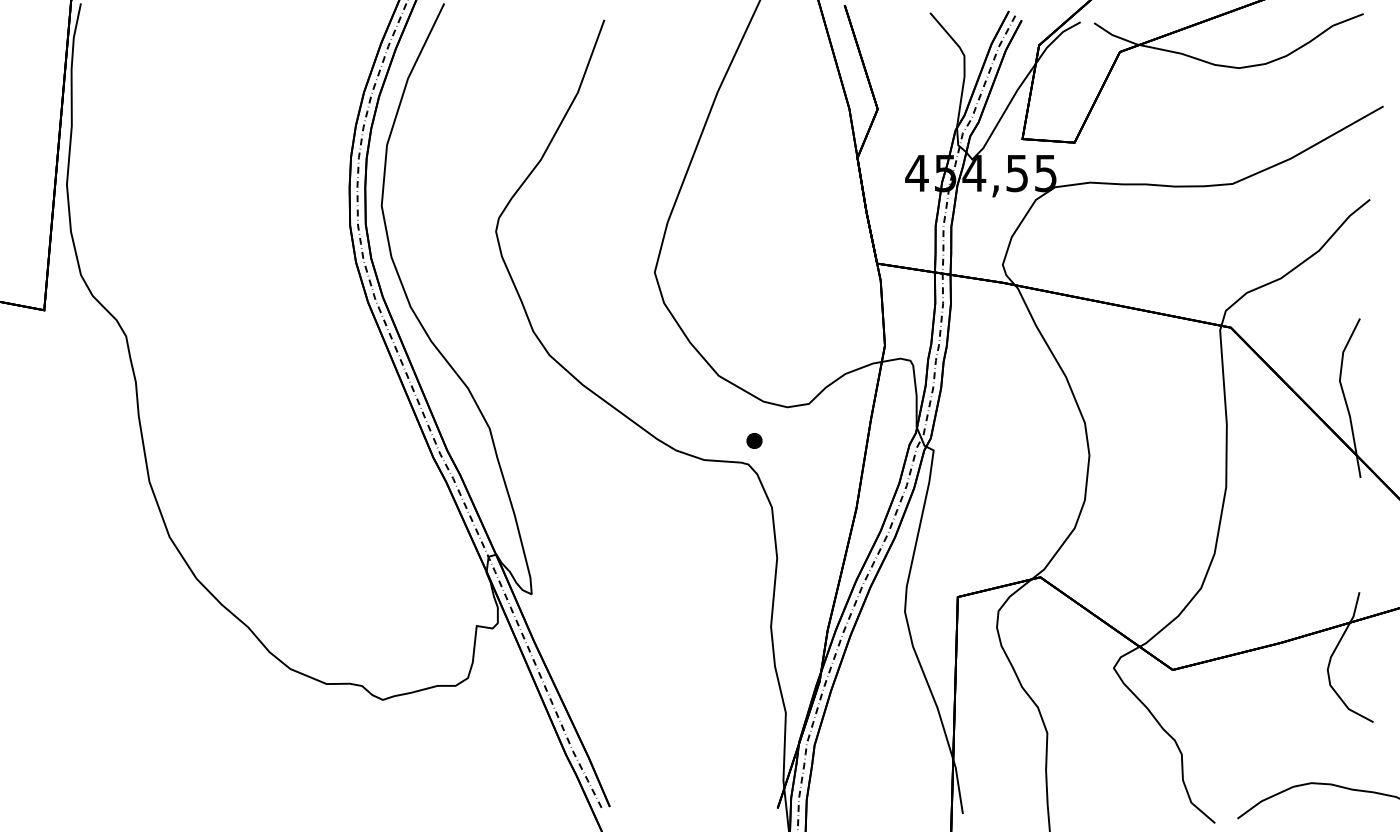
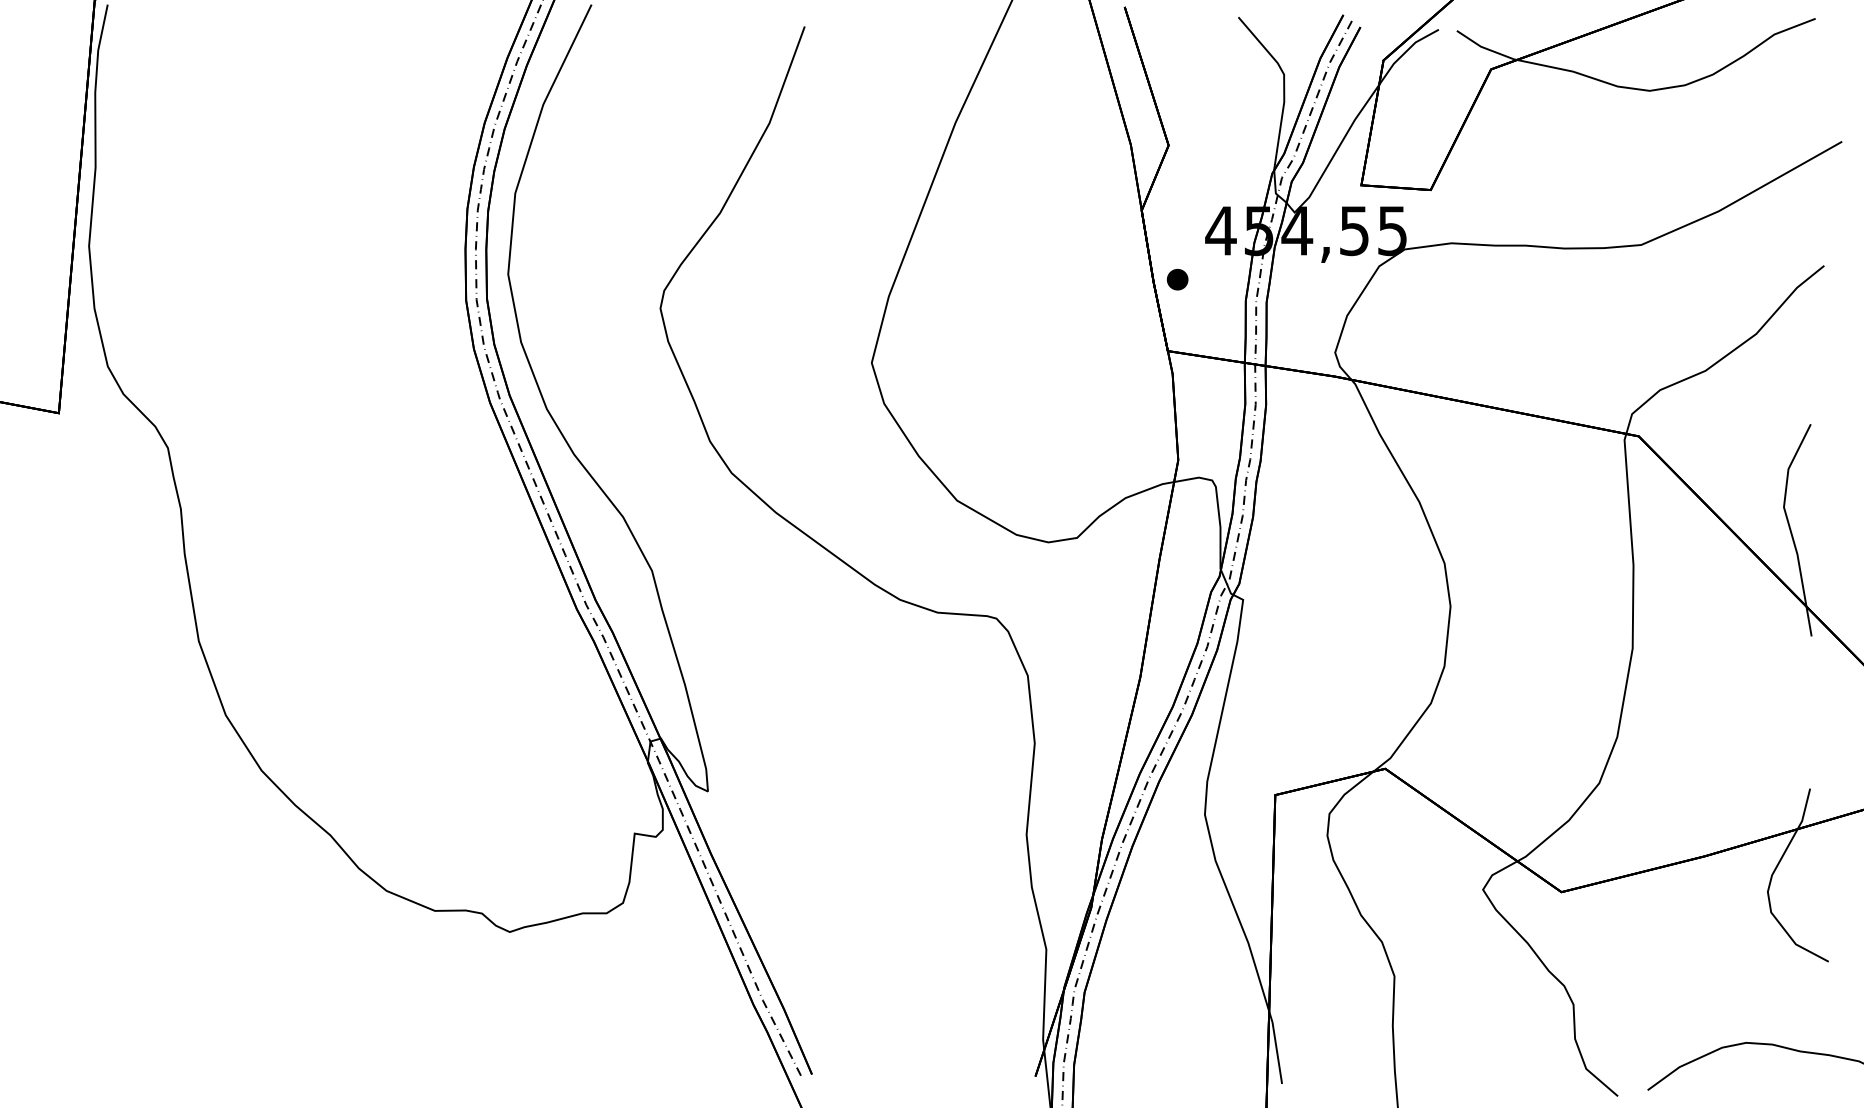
part: (754, 440) -> (1177, 279), moved

